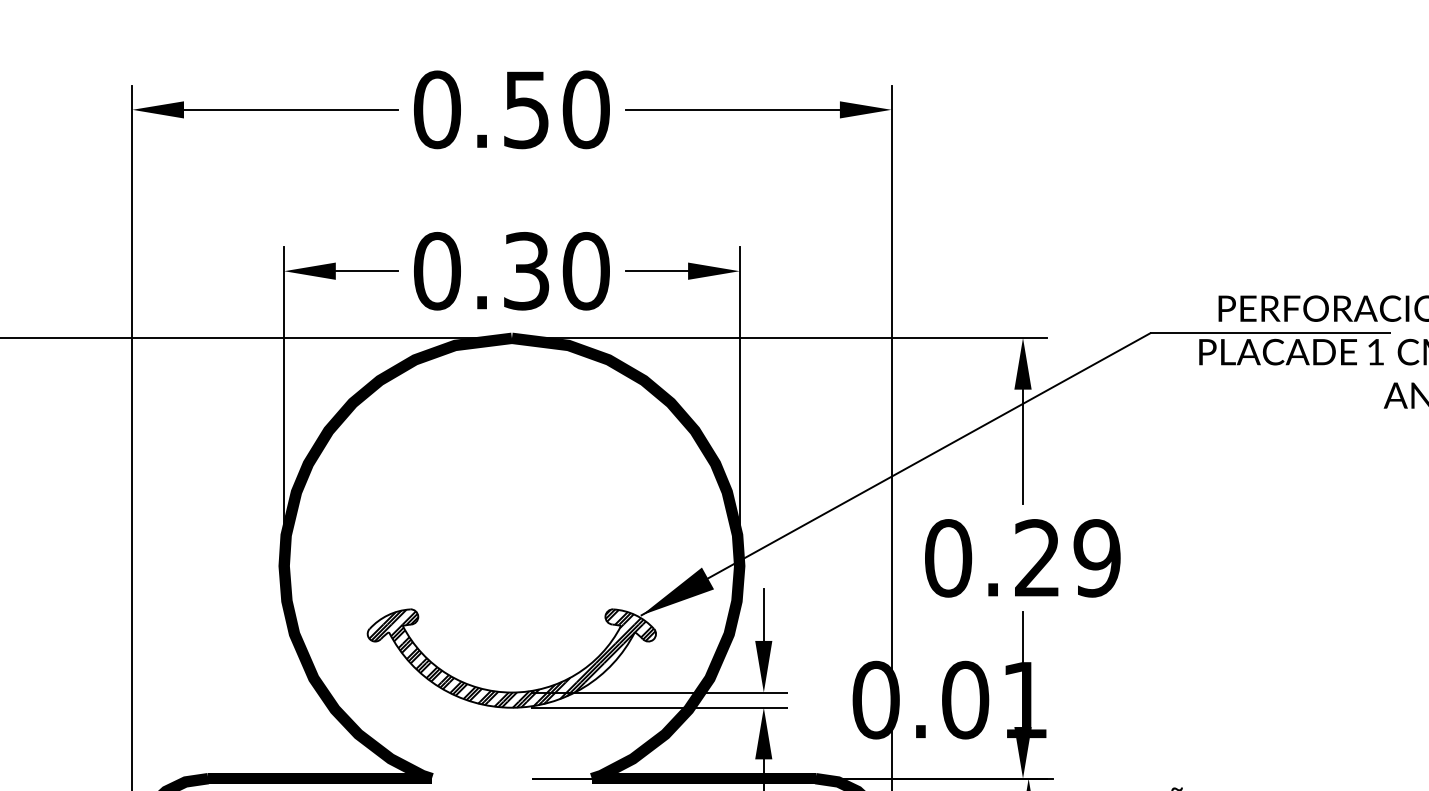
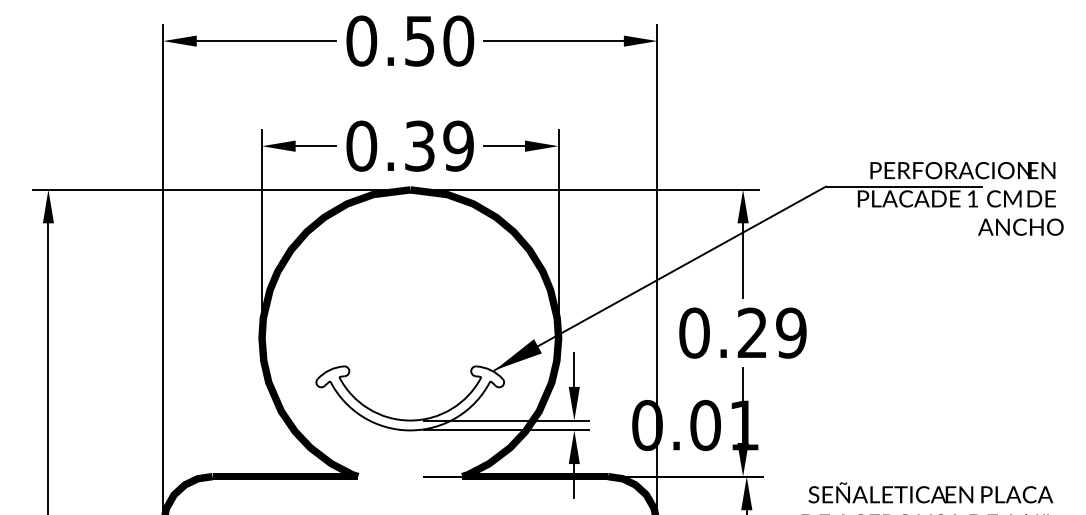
text: (585, 270) -> (458, 145), 0.30 -> 0.39
hatch: (512, 658) -> (410, 398), removed

